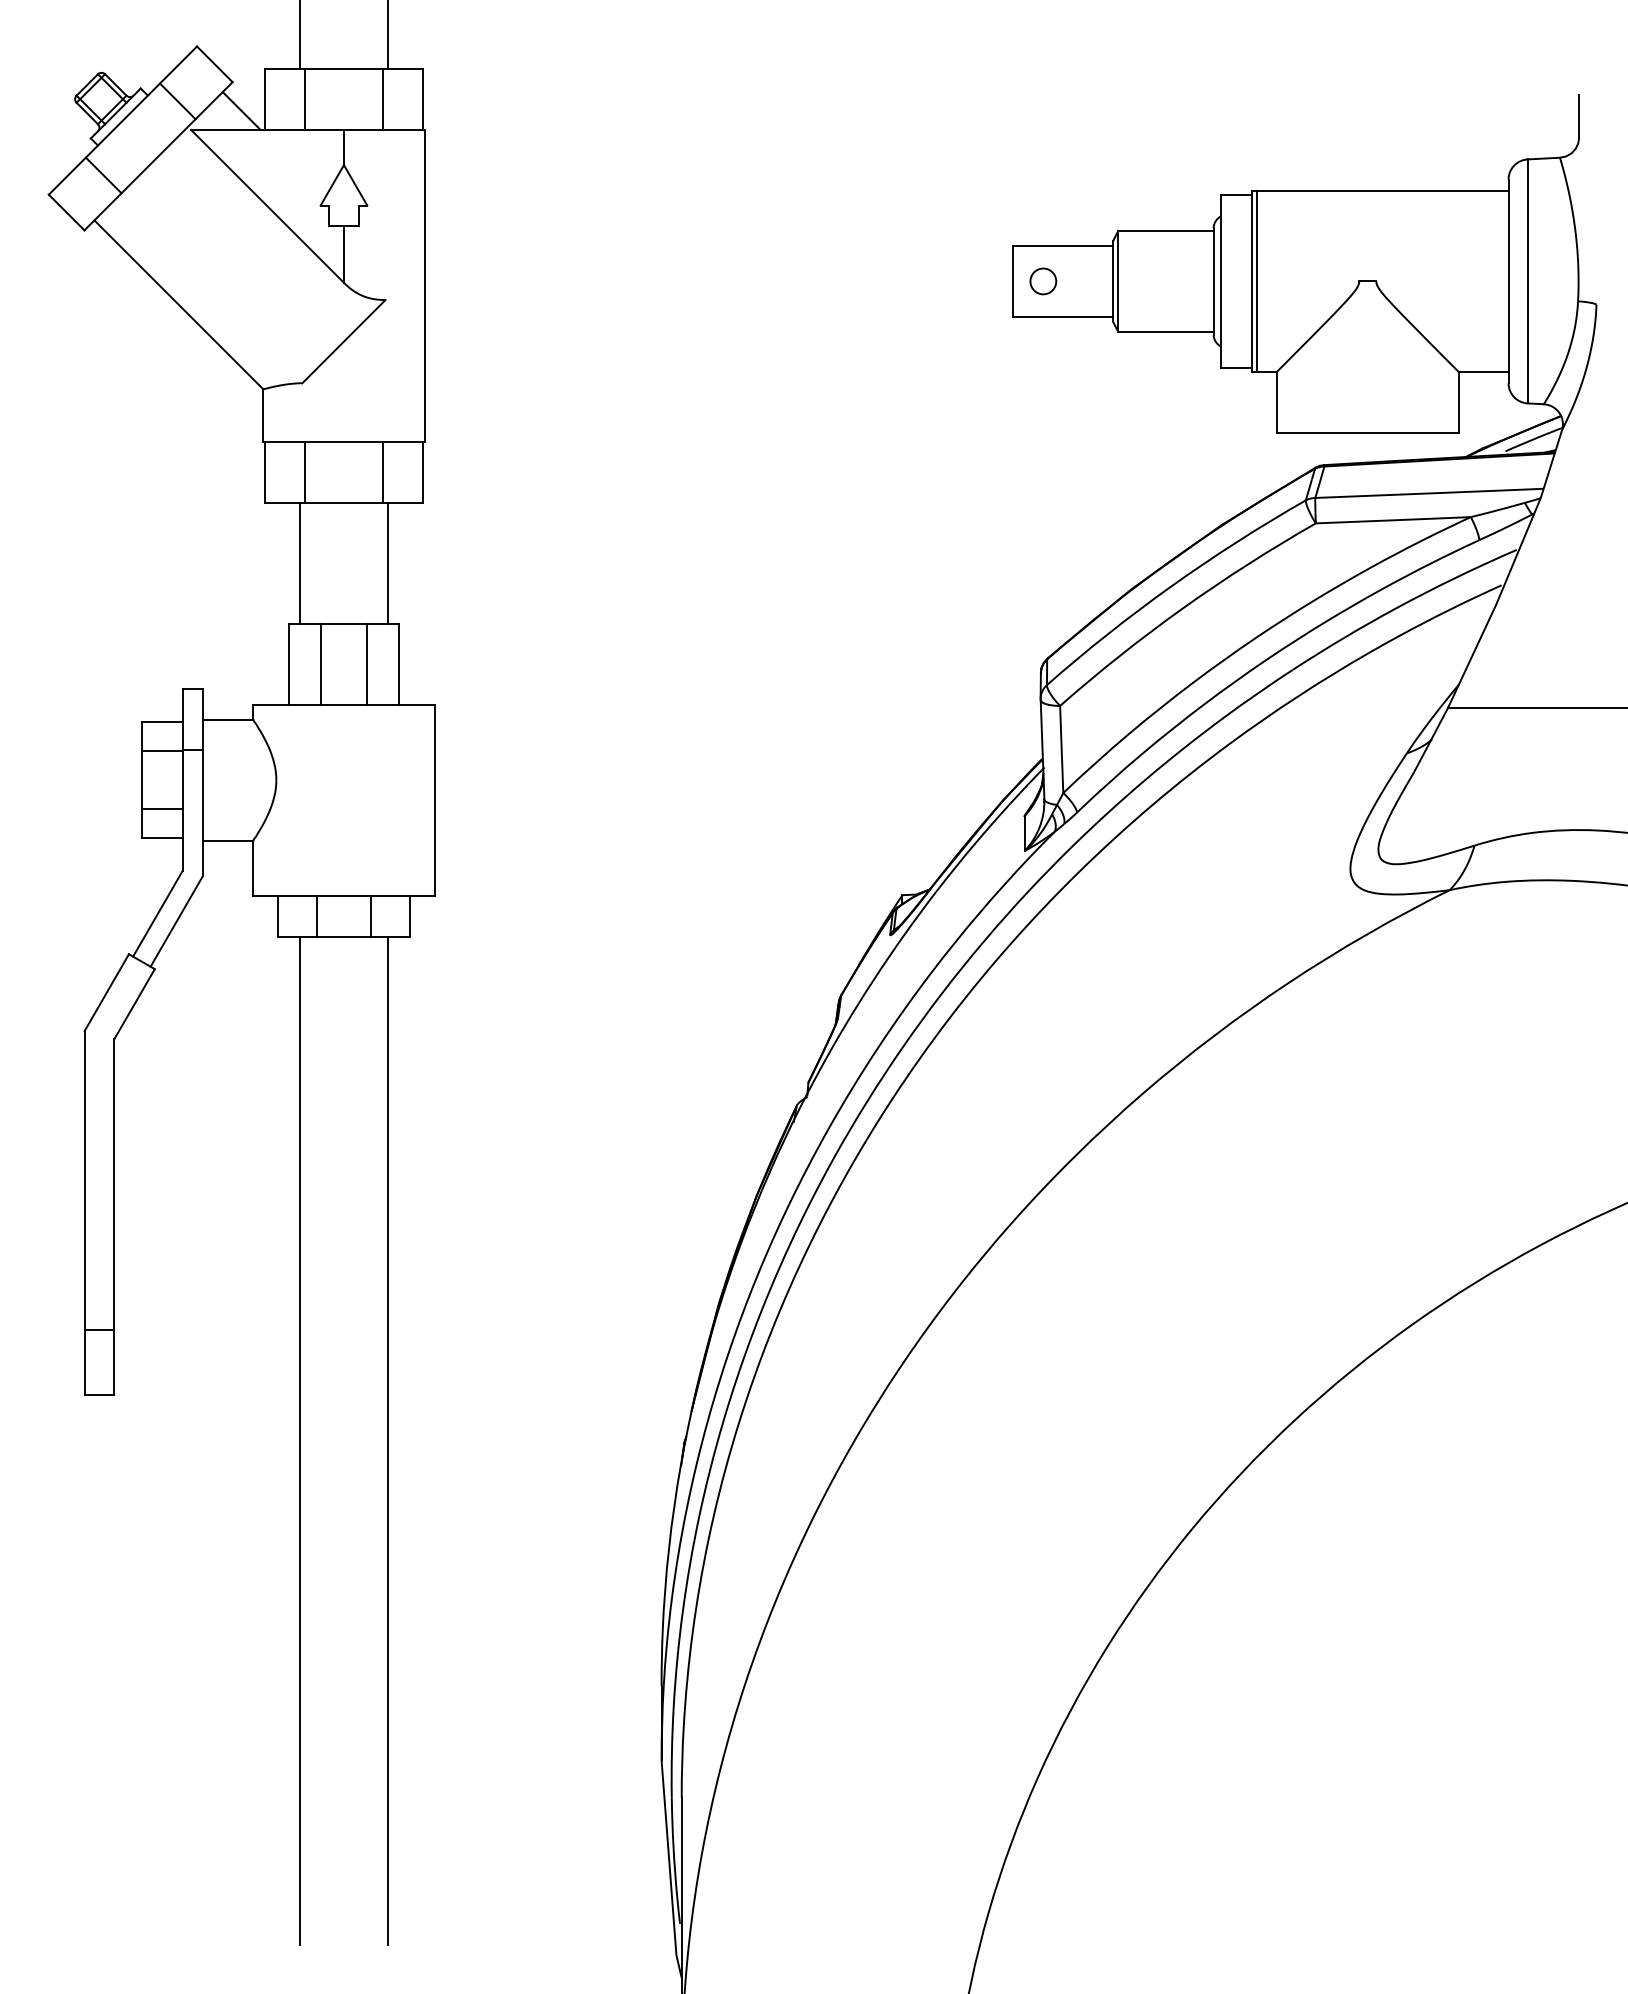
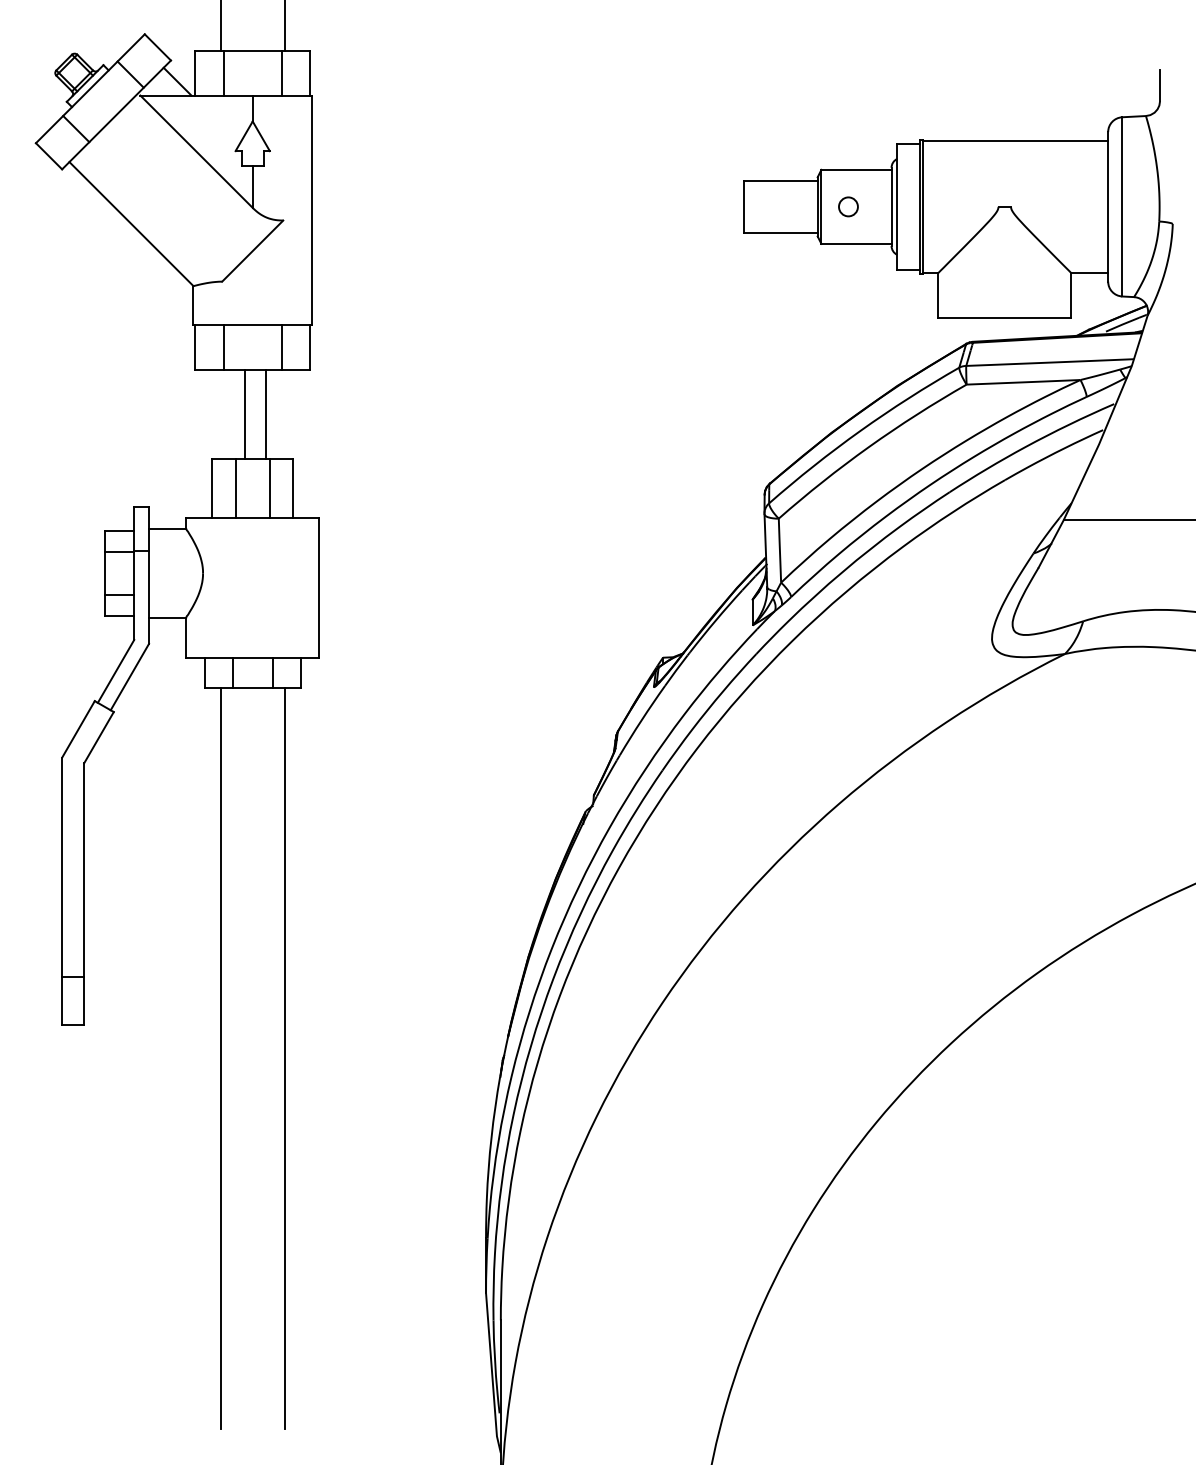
circle: (1043, 280) -> (848, 206), moved
line: (300, 562) -> (265, 413), moved
line: (387, 562) -> (244, 413), moved

